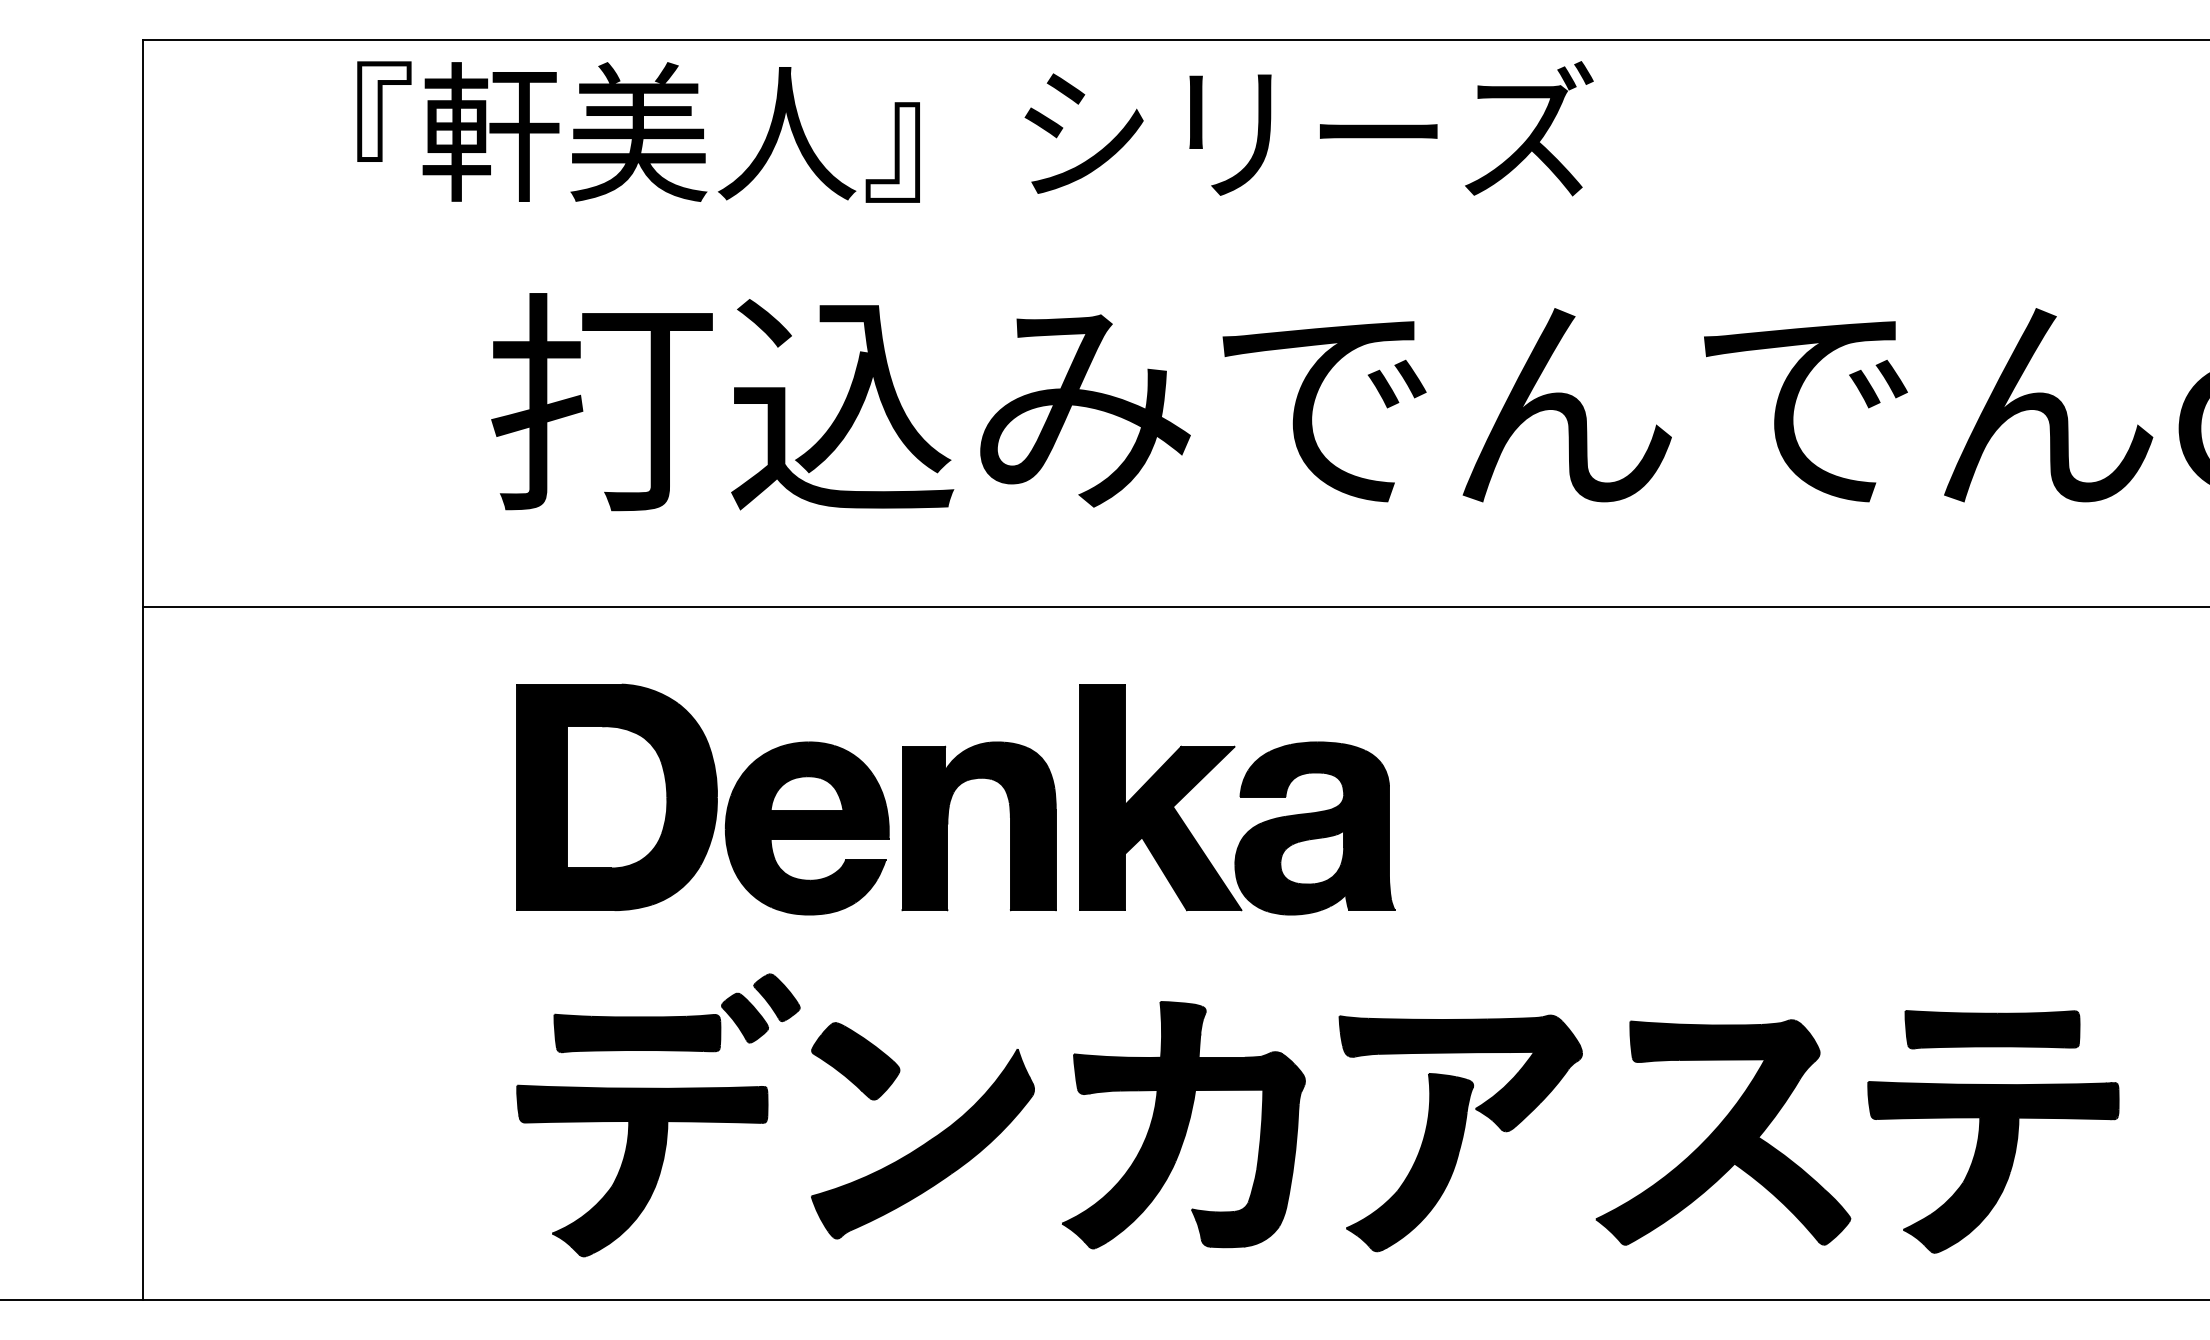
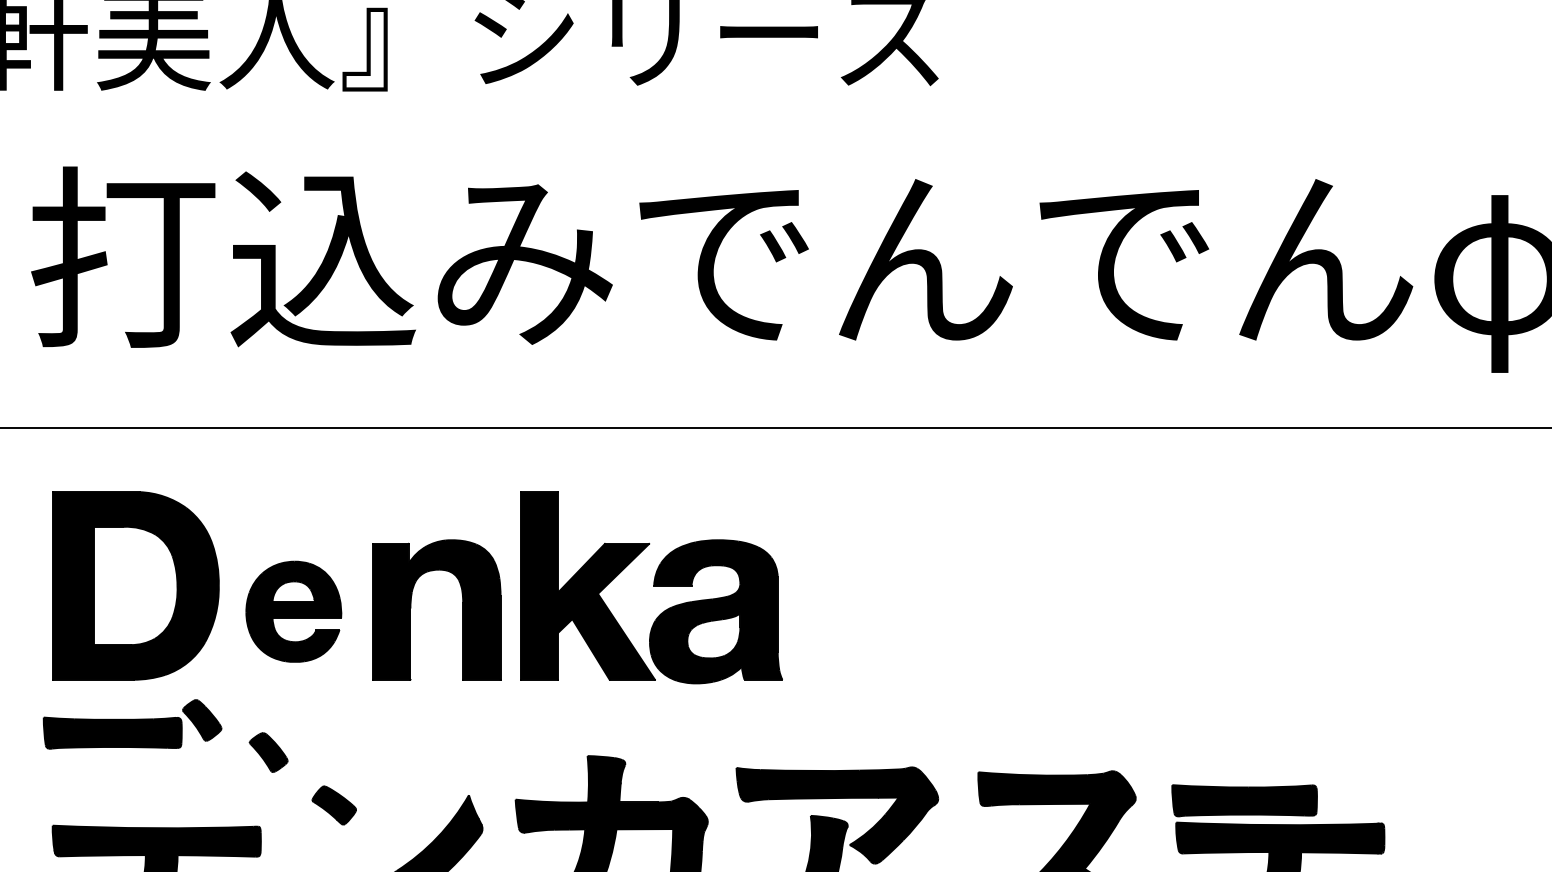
part: (806, 828) -> (293, 611), size x0.7
part: (660, 1022) -> (131, 724), moved
part: (1992, 1029) -> (1244, 800), moved
part: (855, 1061) -> (334, 805), size x0.6

